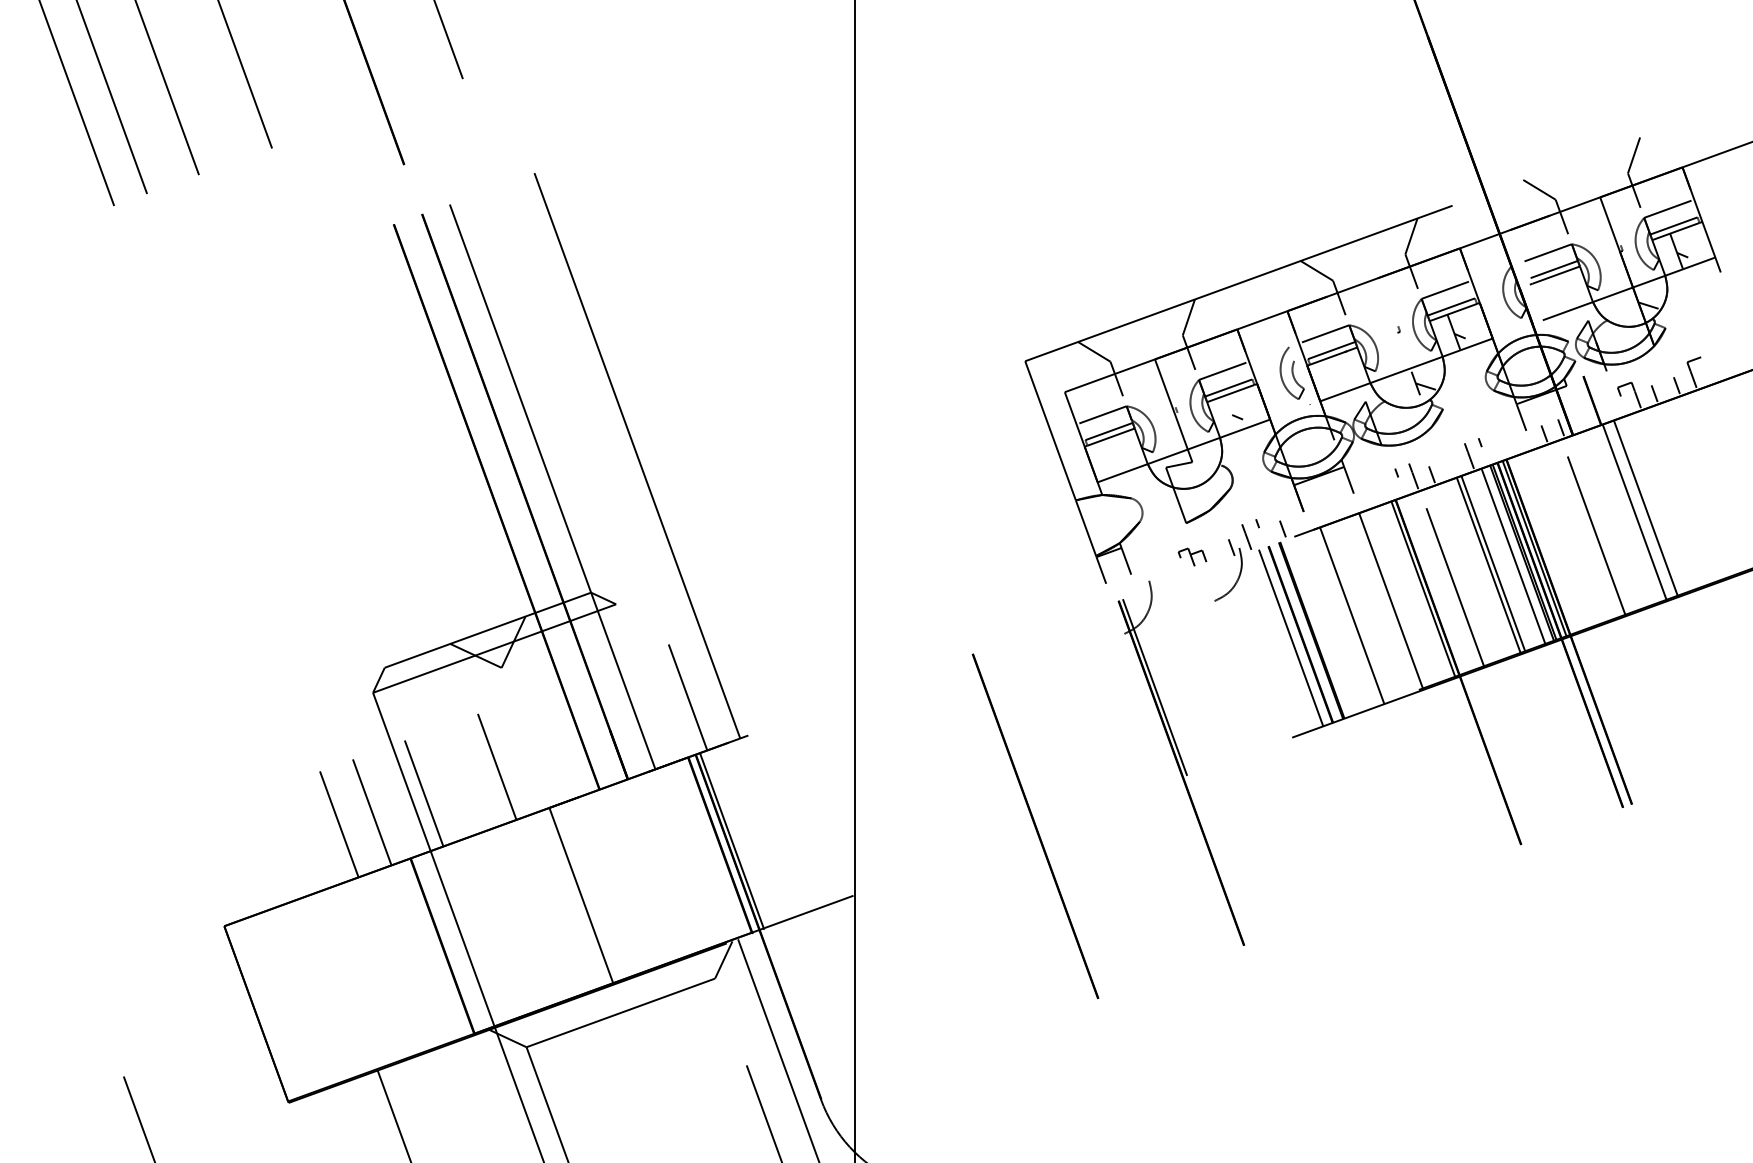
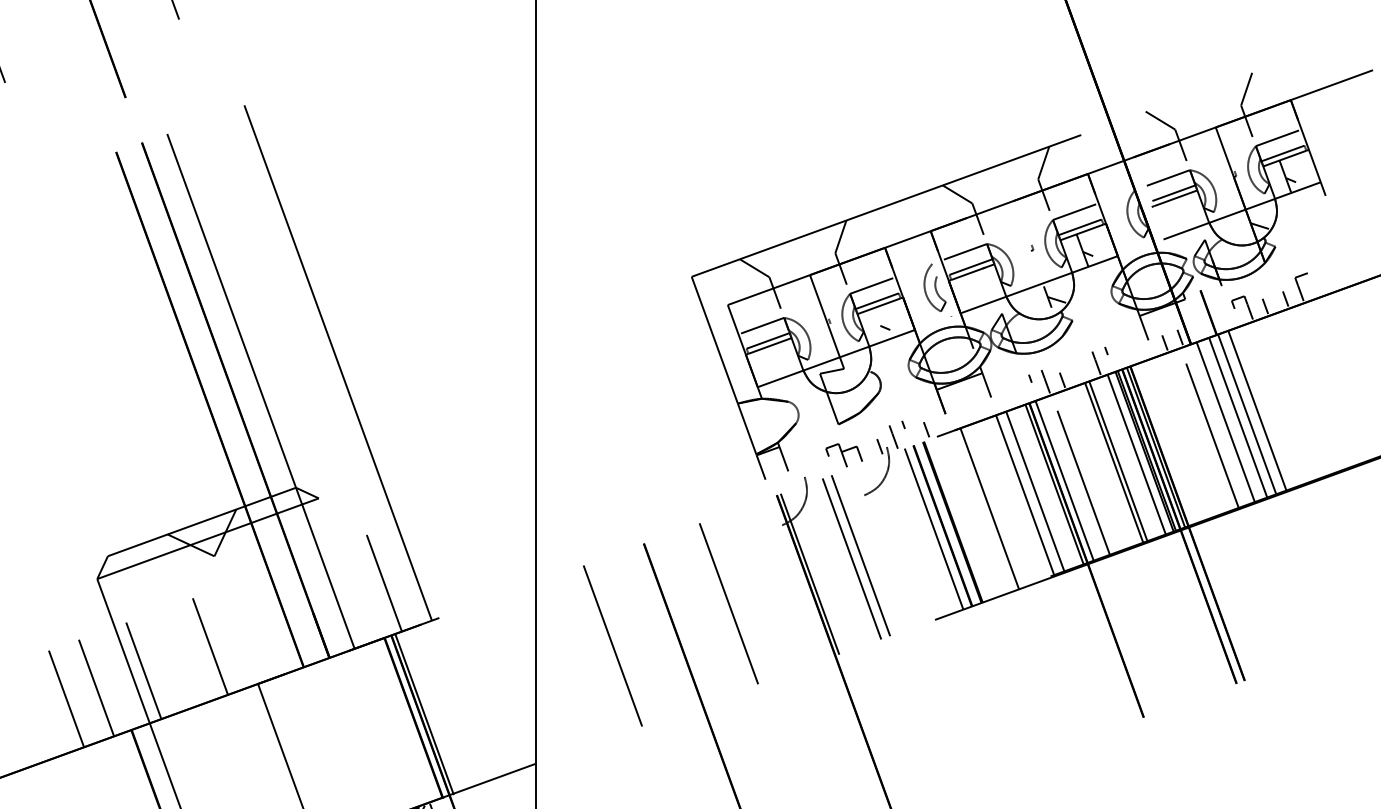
line: (1624, 516) -> (1237, 418), added
line: (1611, 521) -> (1226, 422), added
part: (1192, 557) -> (844, 455), size x1.43
line: (1434, 585) -> (1064, 481), added
line: (1402, 597) -> (1035, 492), added
line: (1210, 666) -> (860, 555), added
line: (1200, 670) -> (851, 558), added
line: (1065, 719) -> (728, 603), added
line: (938, 765) -> (612, 645), added

